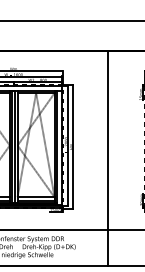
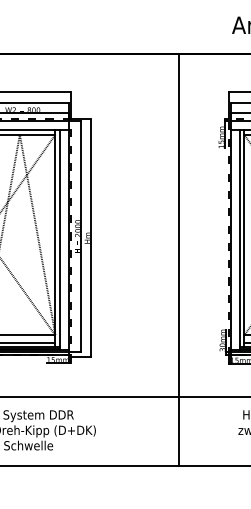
line: (107, 158) -> (178, 260), moved

